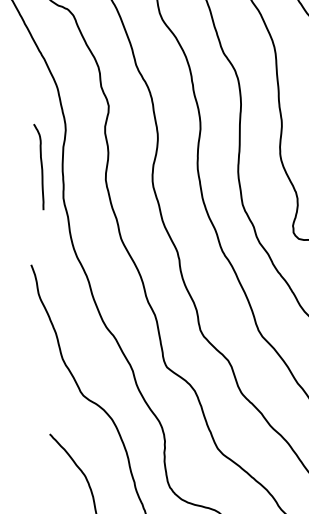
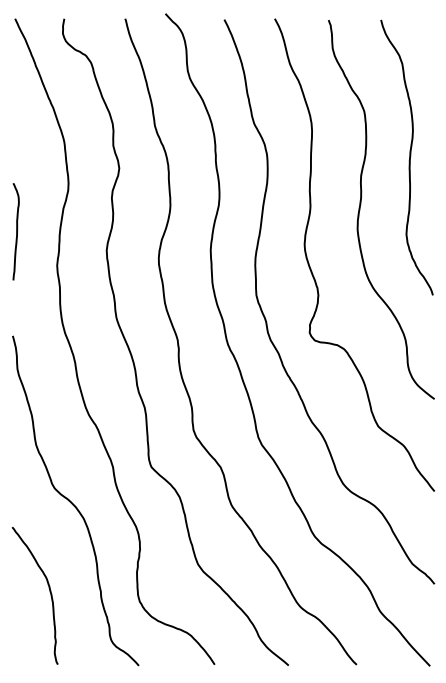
curve: (41, 166) -> (16, 231), moved

